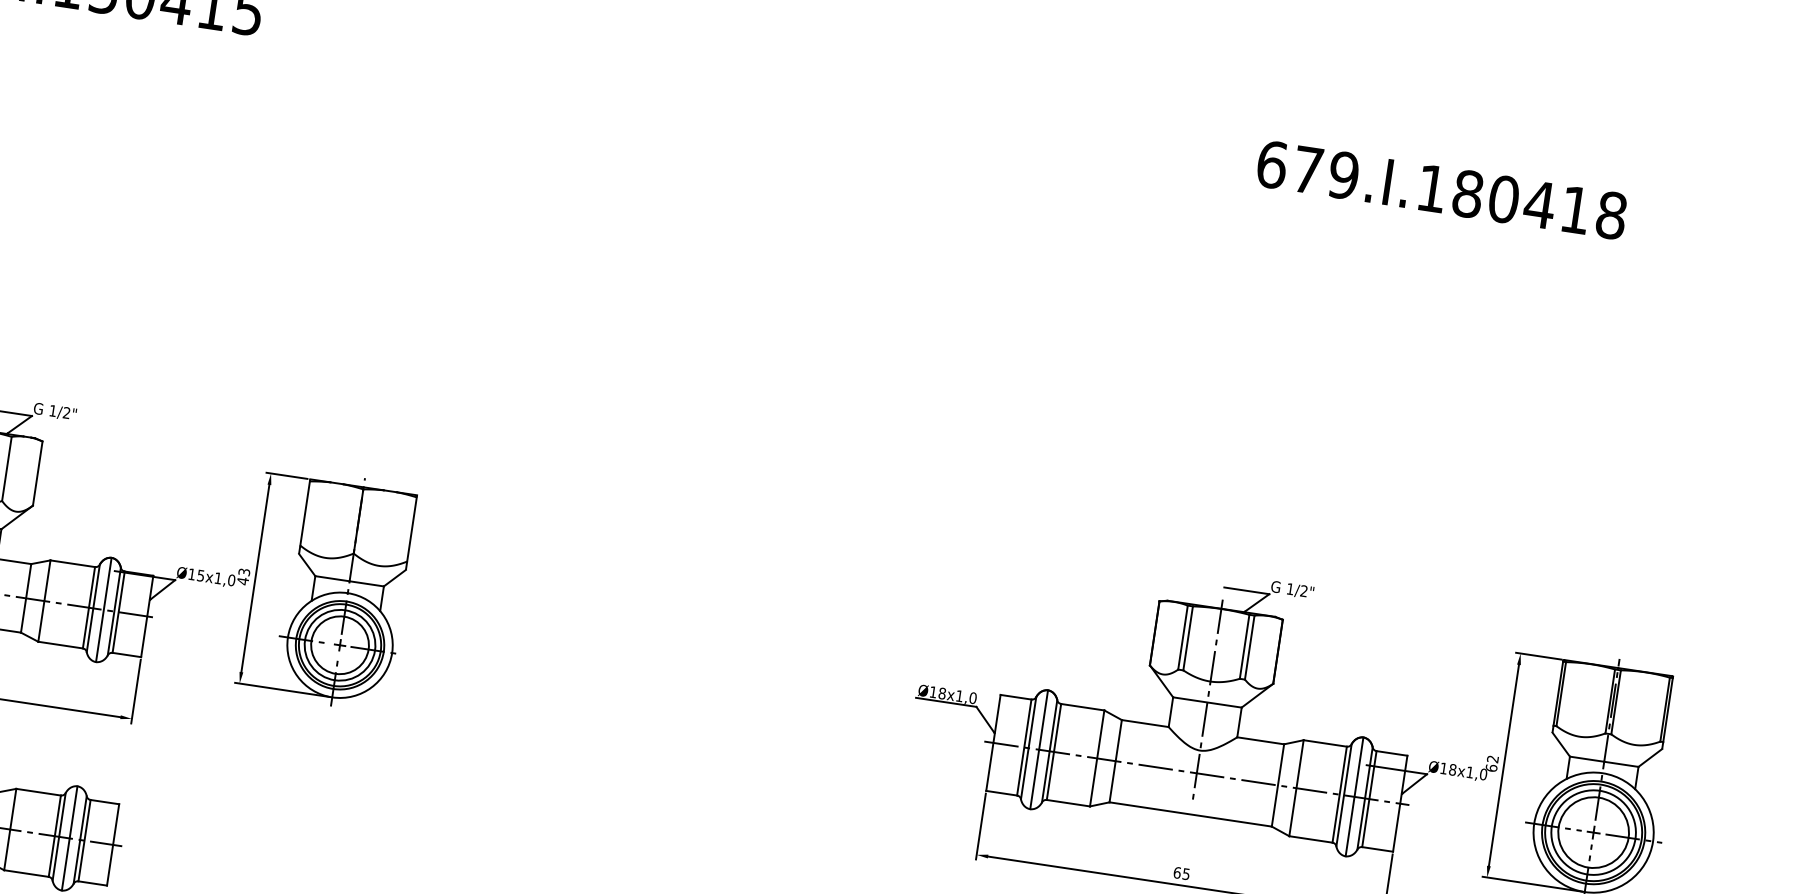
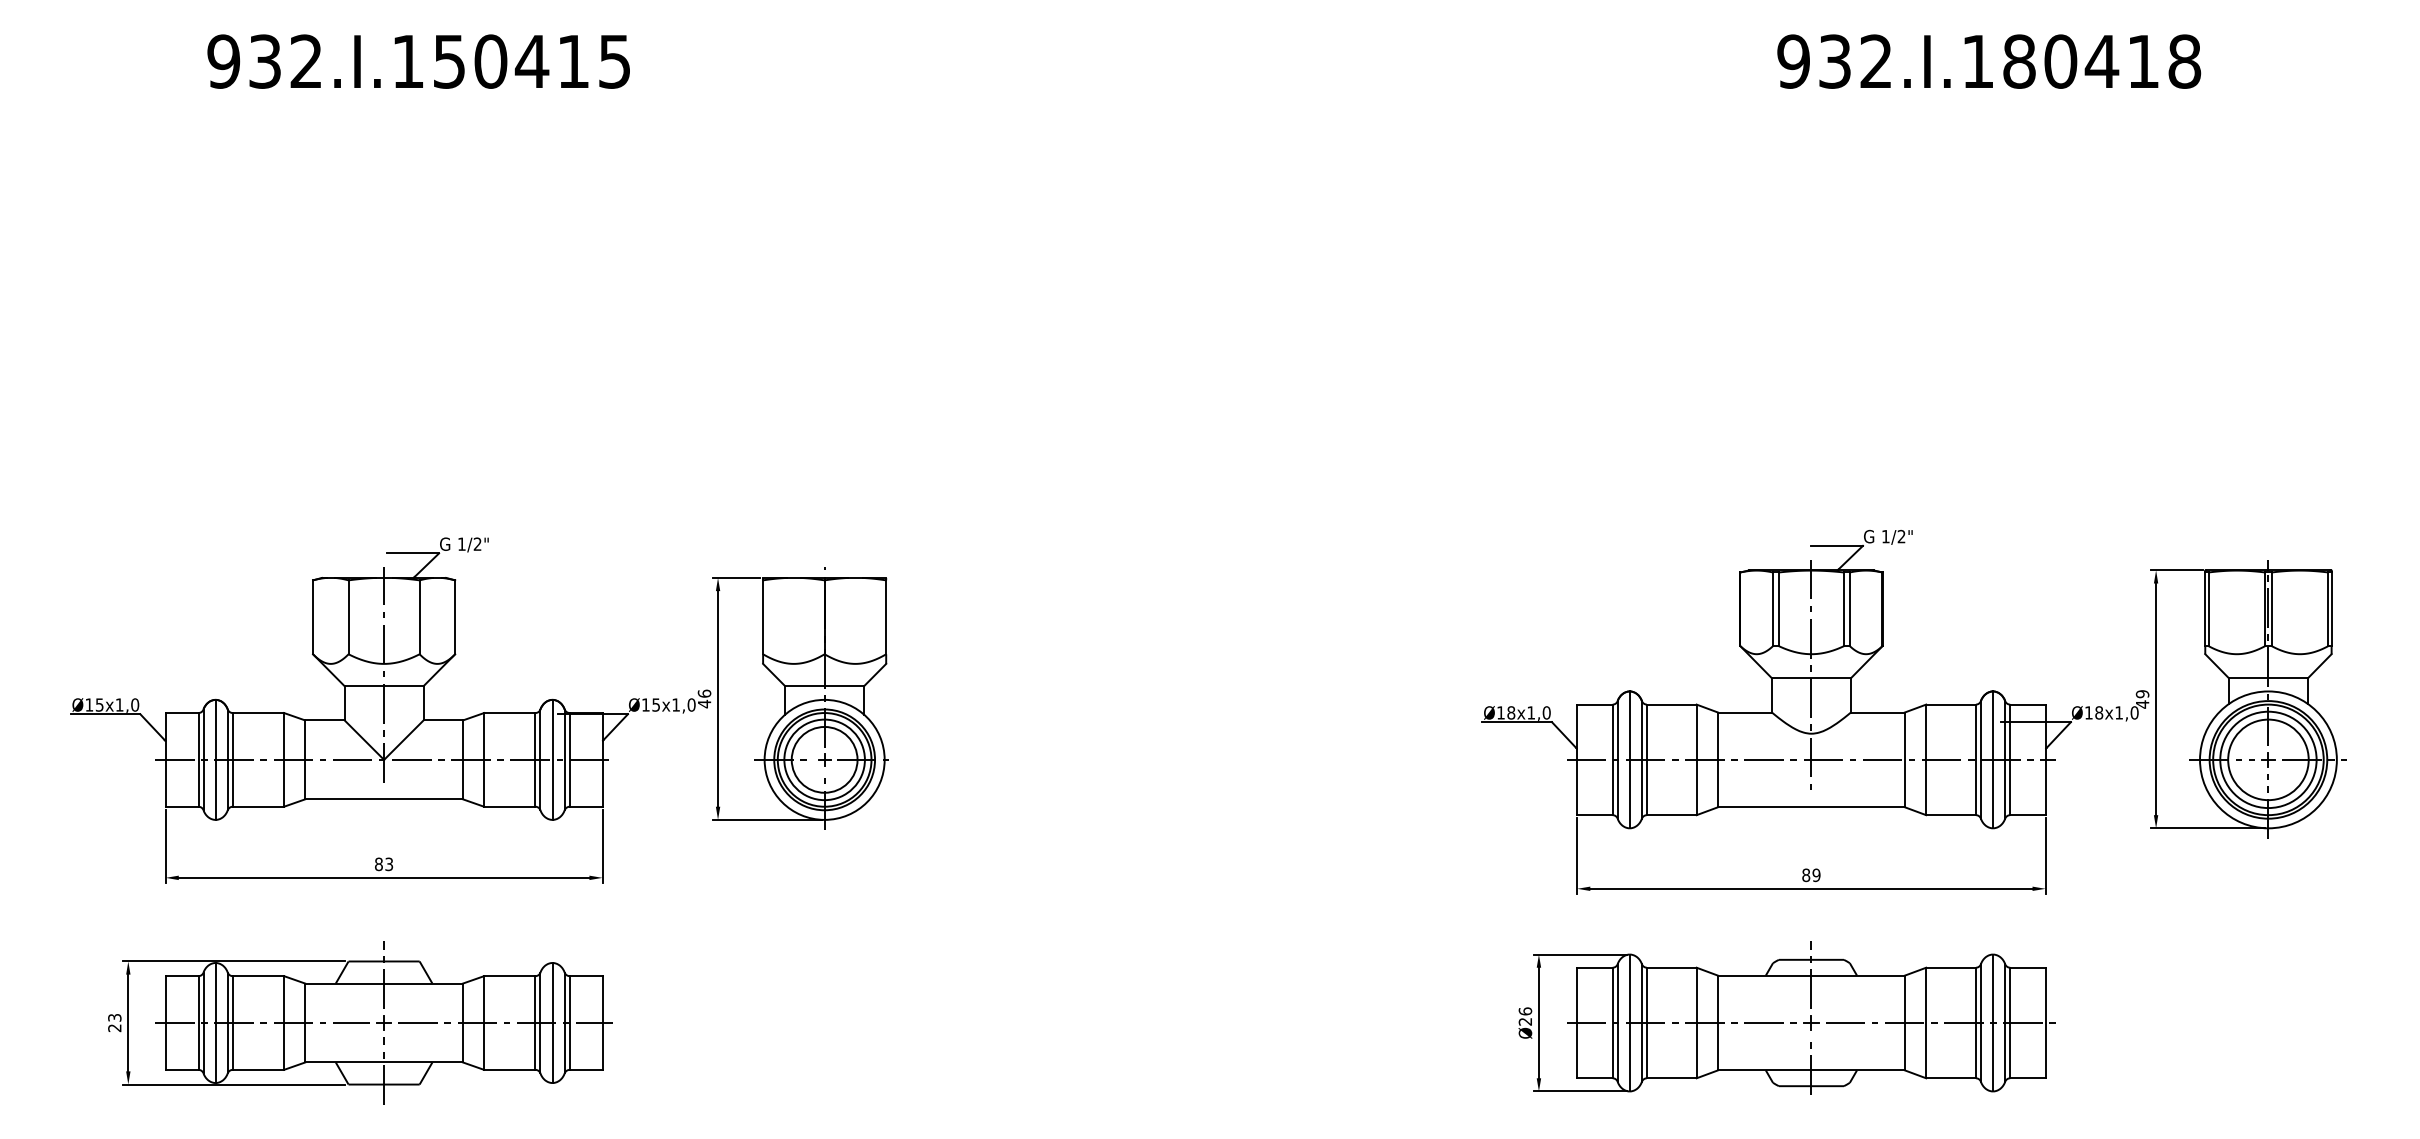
text: (1307, 169) -> (1834, 61), 679.I.180418 -> 932.I.180418
text: (244, 572) -> (704, 693), 43 -> 46
text: (1492, 763) -> (2142, 699), 62 -> 49
text: (1182, 872) -> (1811, 874), 65 -> 89

